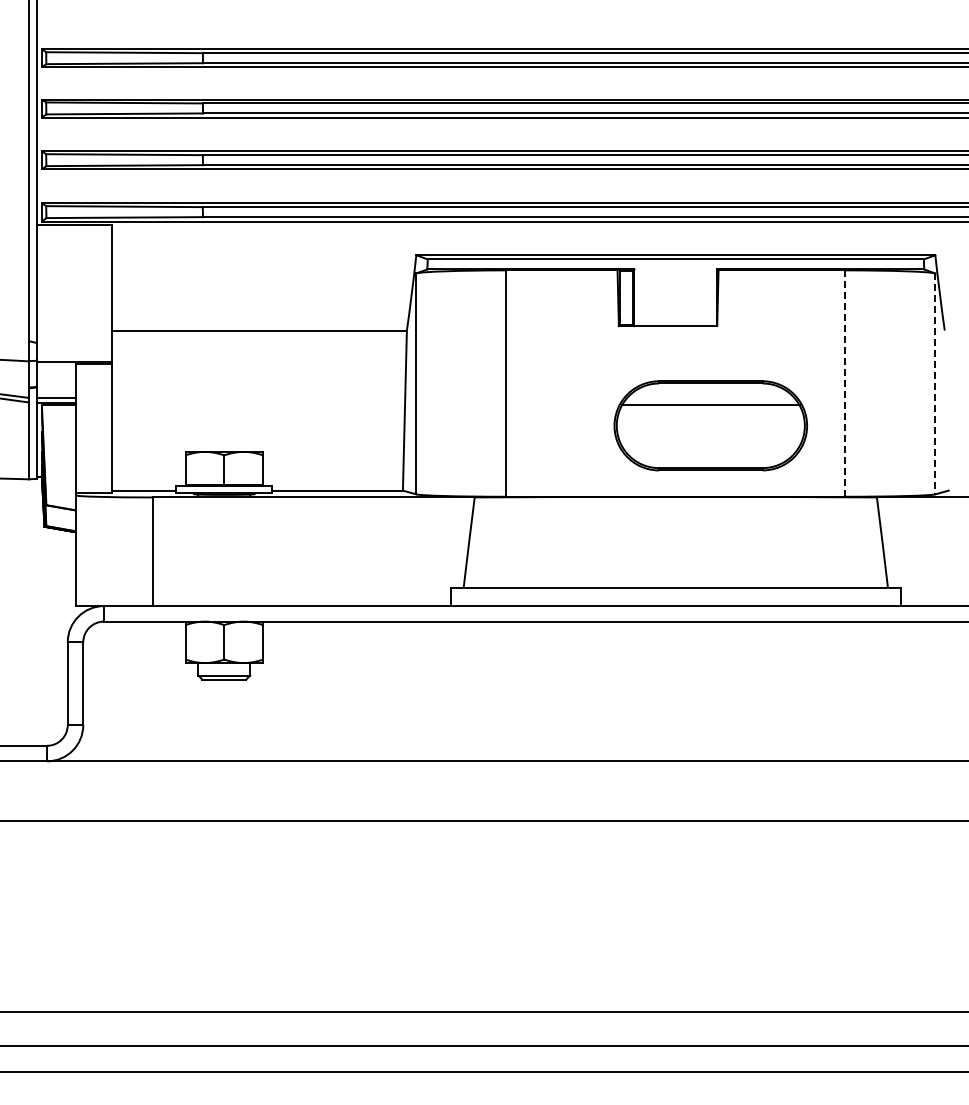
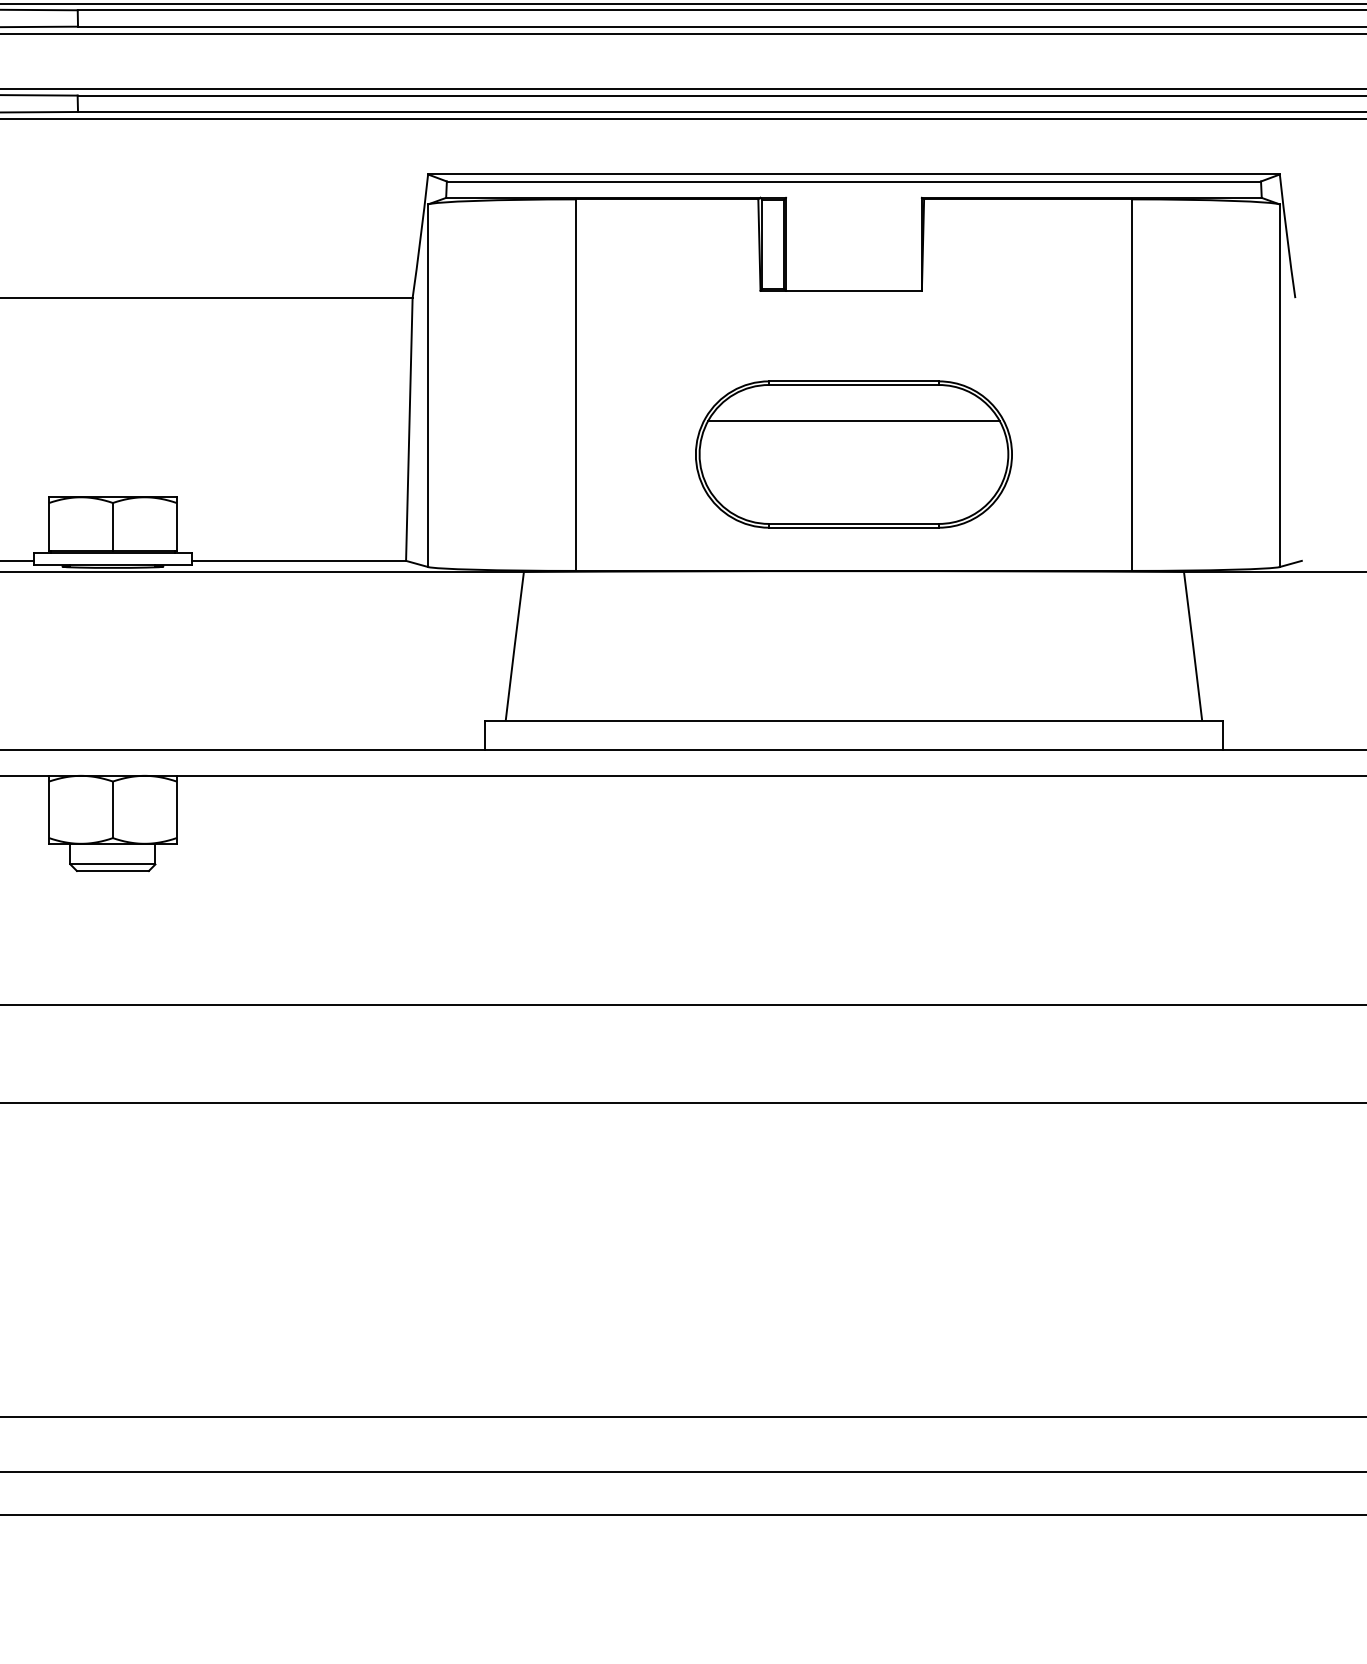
line: (845, 384) -> (1132, 386), dashed -> solid
line: (935, 384) -> (1280, 386), dashed -> solid
part: (710, 425) -> (853, 453), moved

